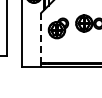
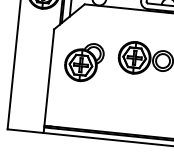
line: (41, 38) -> (49, 78), dashed -> solid

